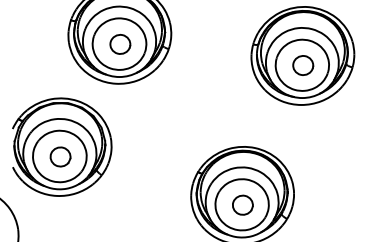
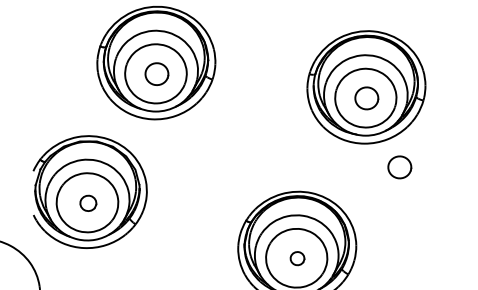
part: (331, 125) -> (399, 167), added
part: (60, 157) -> (88, 203), size x0.7
part: (242, 205) -> (297, 258), size x0.6

